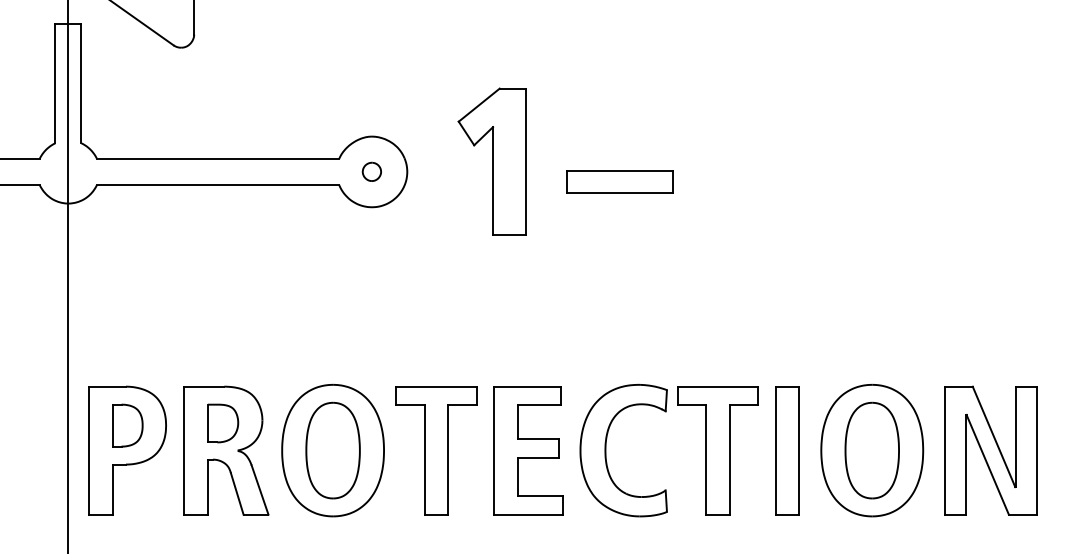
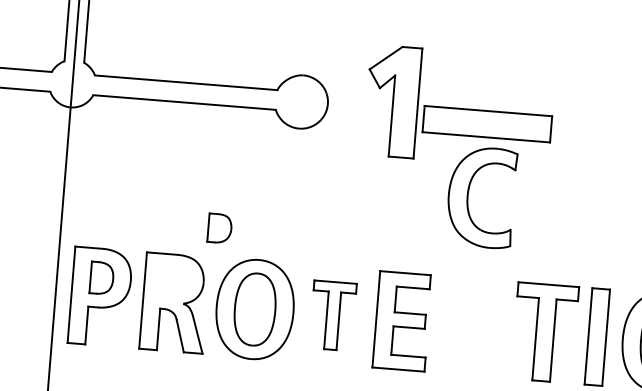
part: (371, 171) -> (300, 101), removed
part: (619, 181) -> (487, 124), size x1.6
part: (223, 423) -> (220, 228), moved
part: (436, 450) -> (333, 315), size x0.7
part: (606, 450) -> (468, 196), moved

